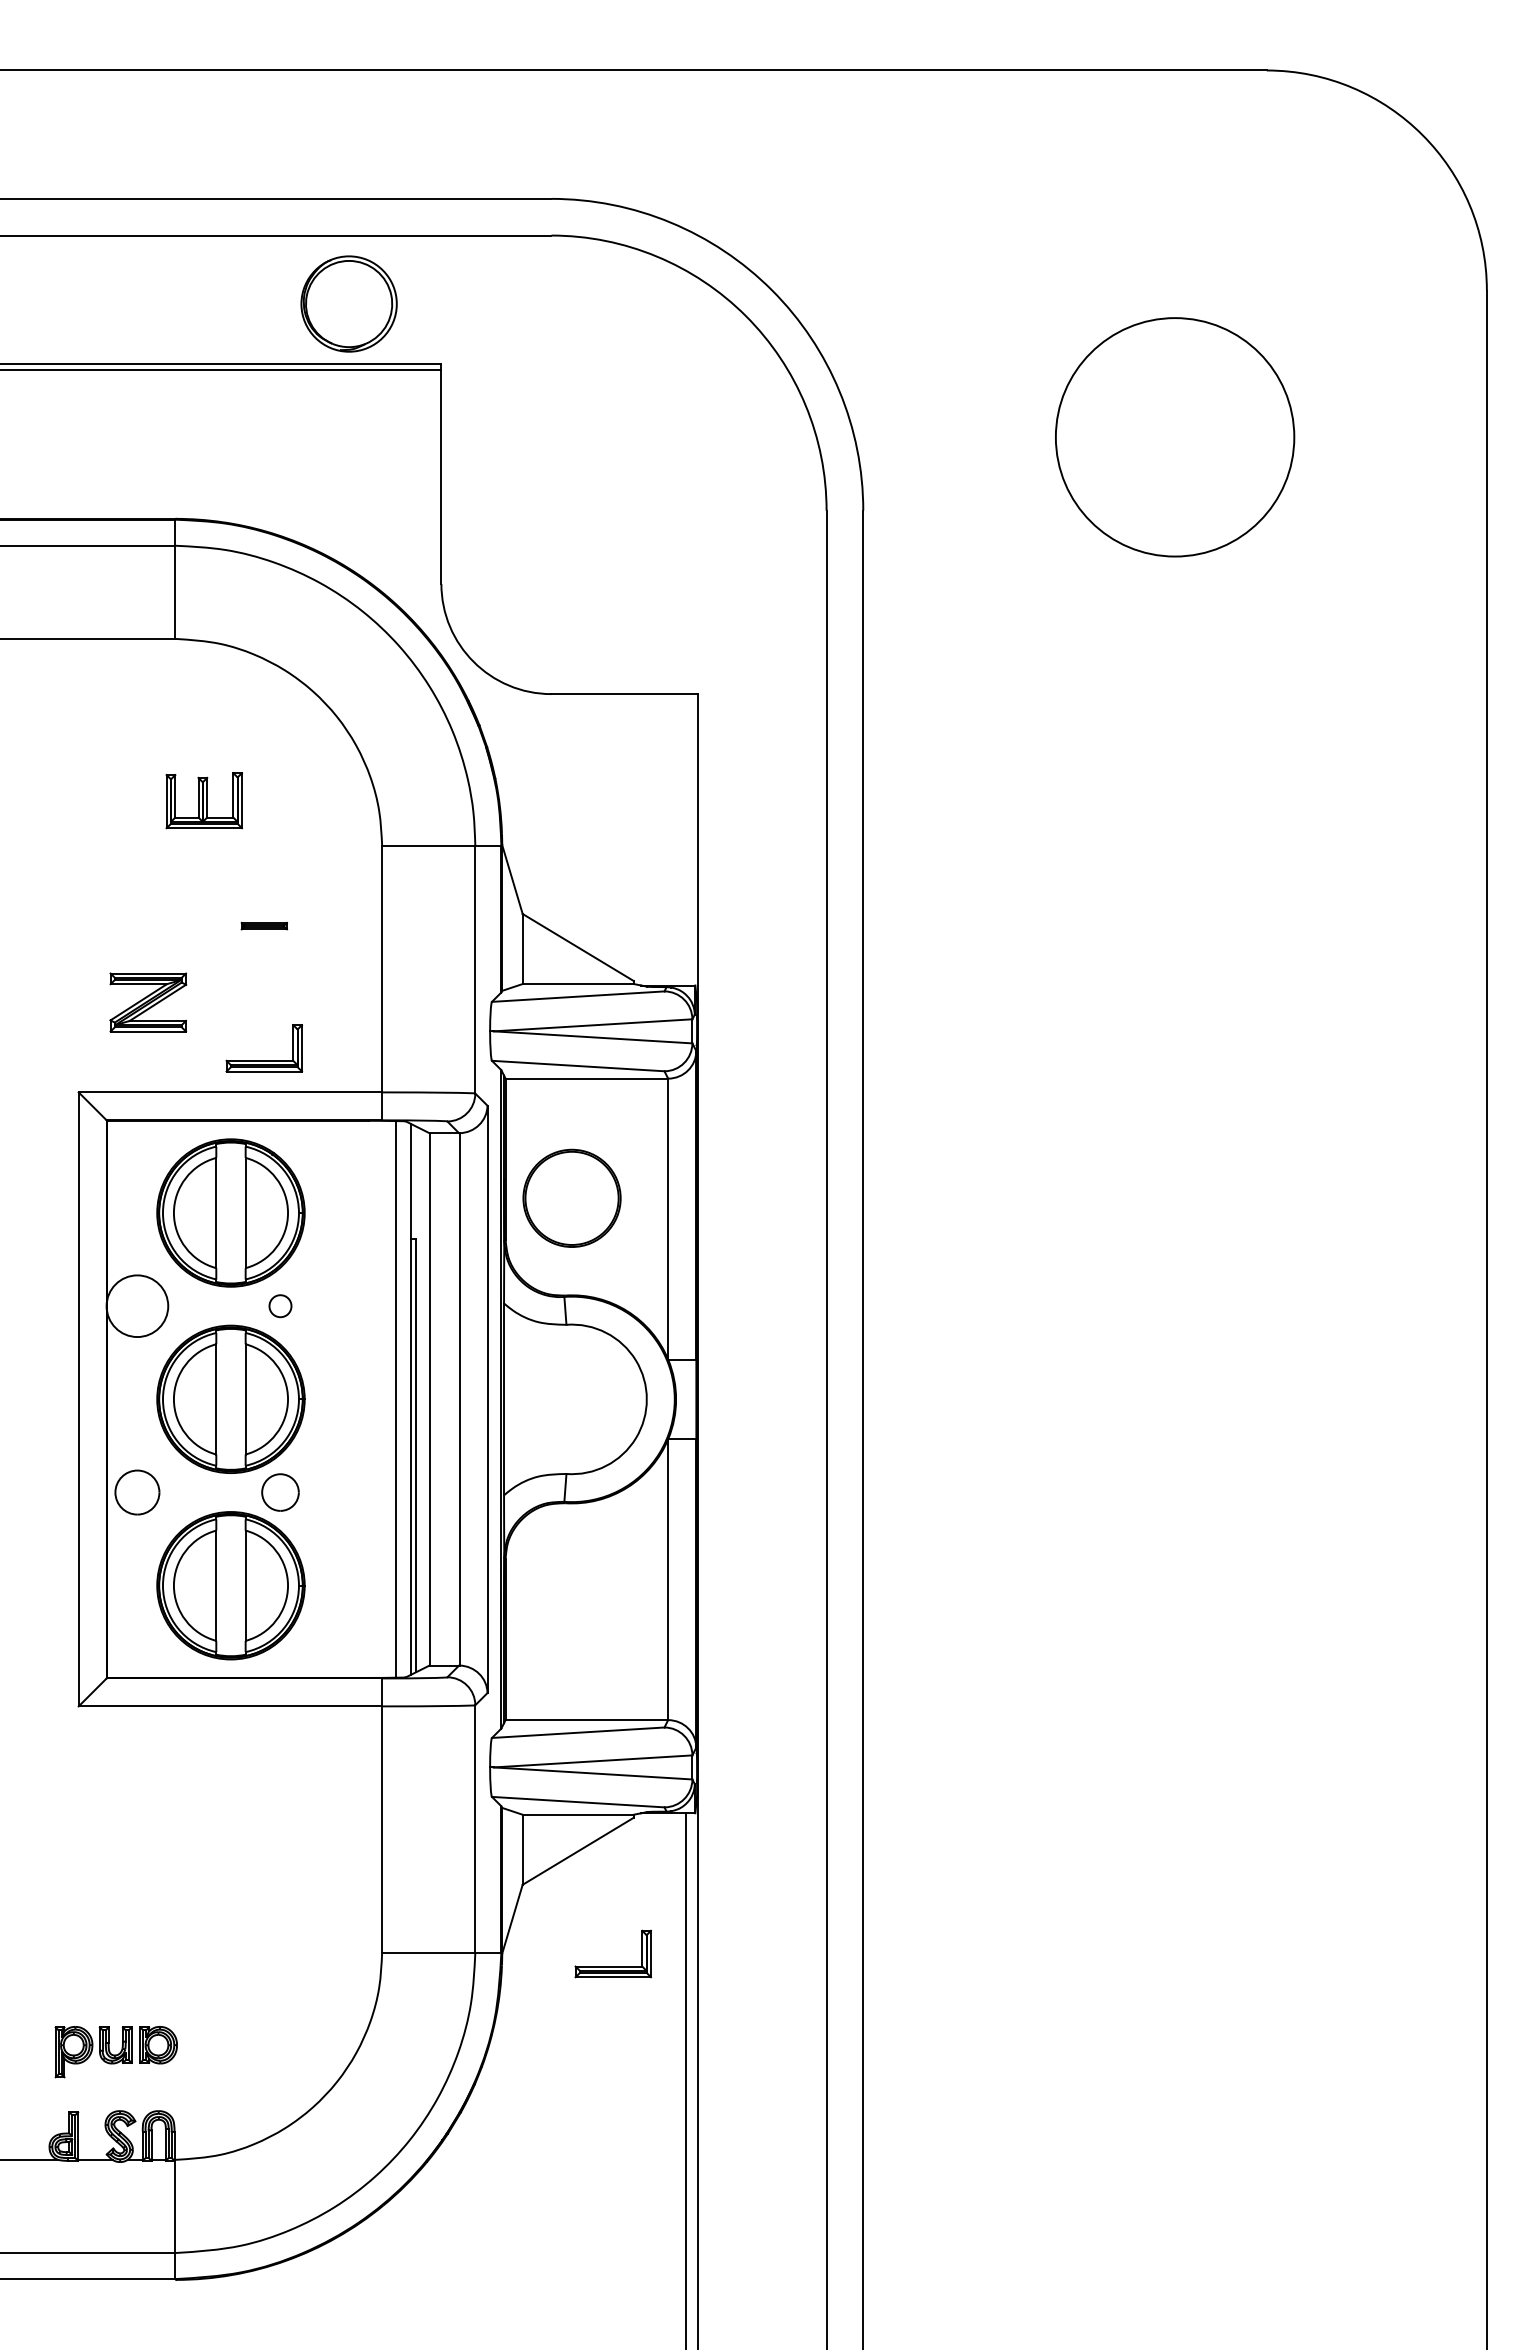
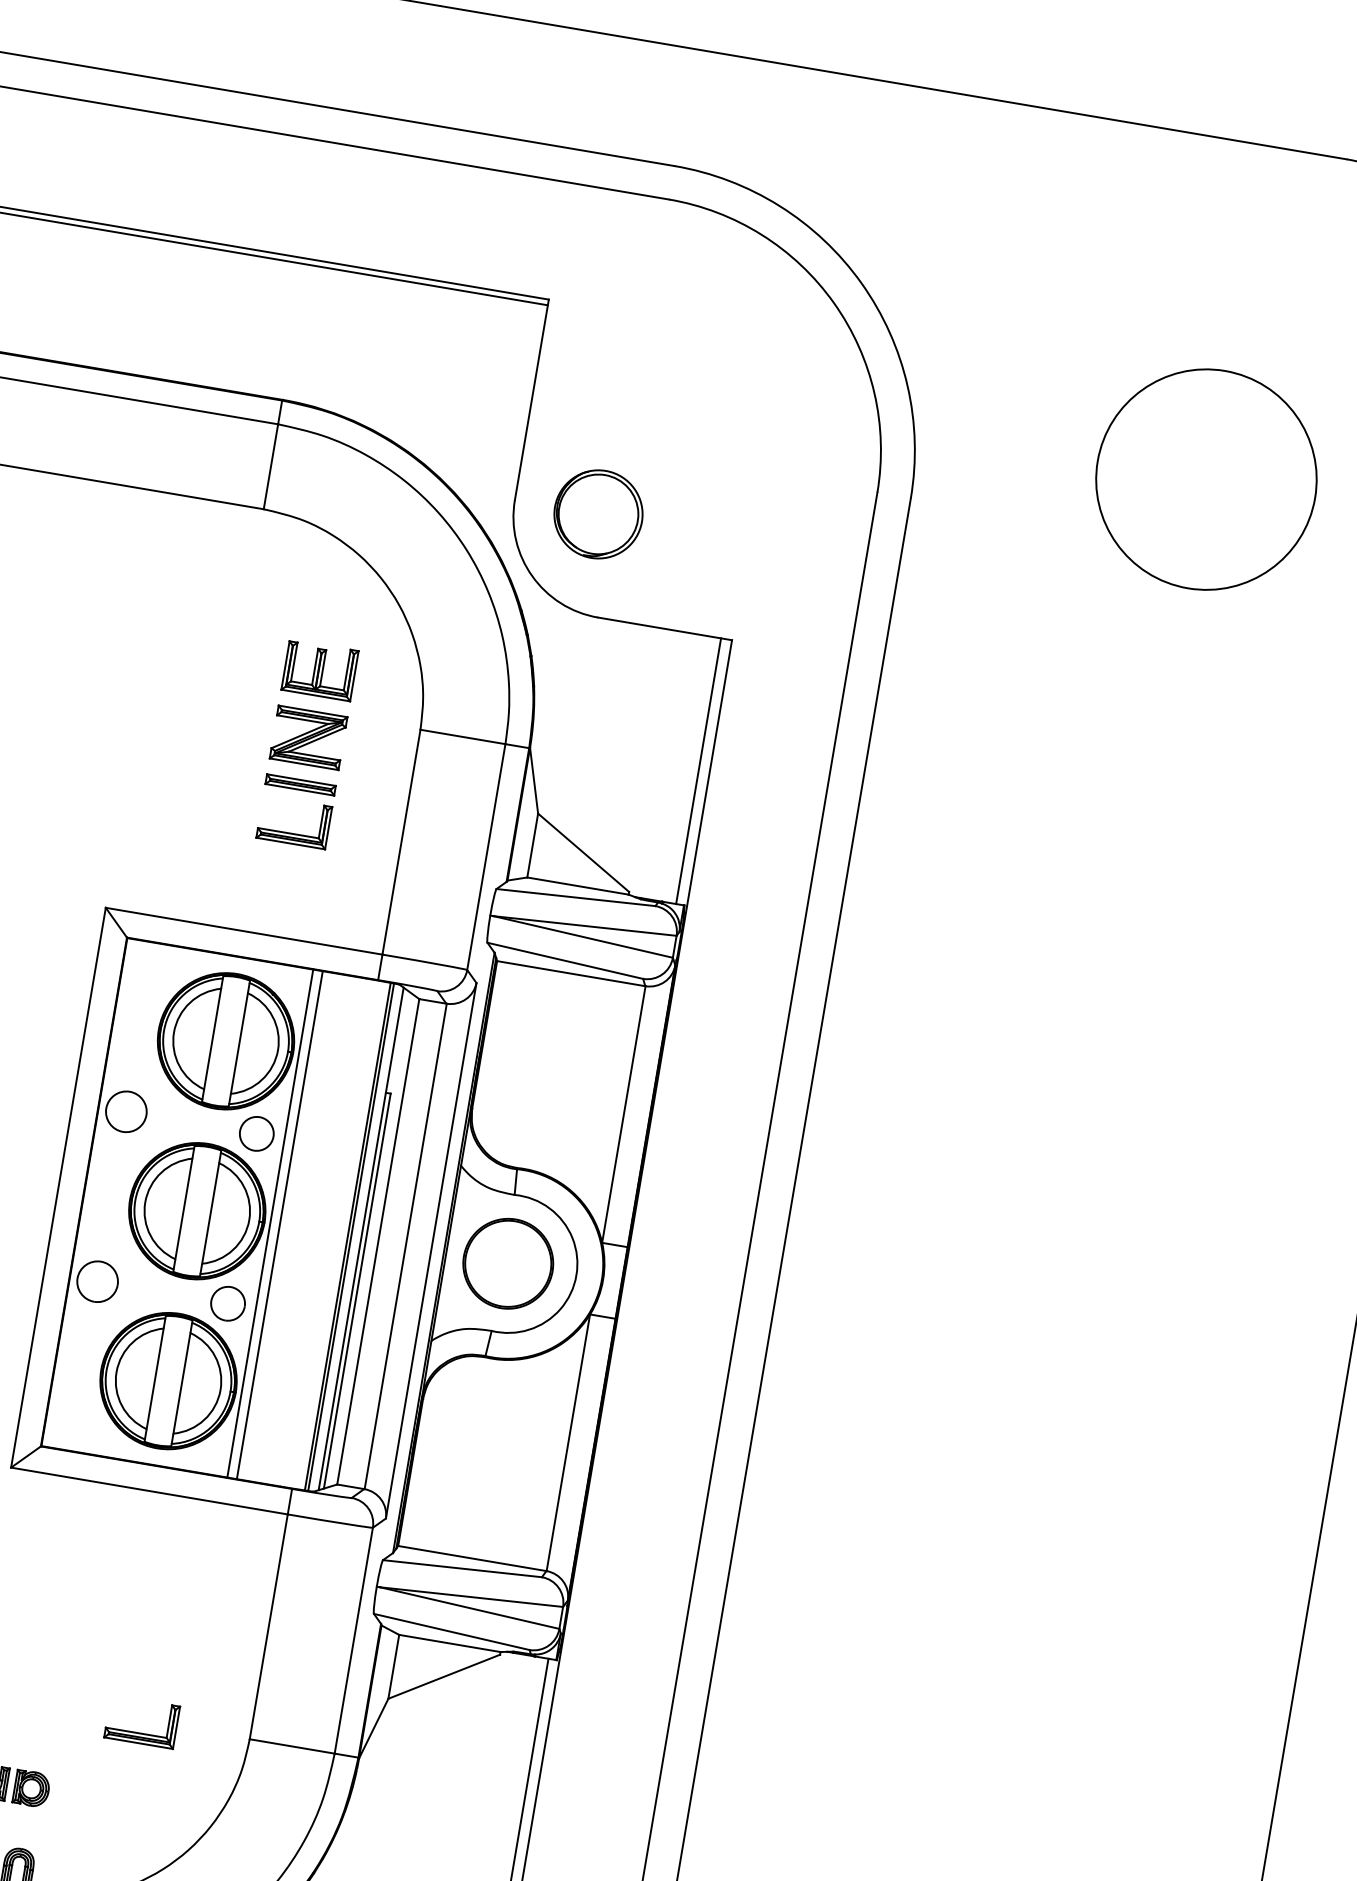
part: (348, 303) -> (598, 513), moved
part: (204, 800) -> (320, 670), moved
line: (686, 839) -> (698, 770), added
part: (264, 925) -> (300, 784), size x1.67
part: (148, 1002) -> (308, 737), moved
part: (264, 1060) -> (292, 833), moved
part: (571, 1197) -> (507, 1262), moved
circle: (280, 1305) -> (256, 1133), size x1.67
circle: (137, 1306) -> (126, 1112), size x0.71
line: (311, 1398) -> (270, 1222), added
line: (321, 1398) -> (279, 1224), added
line: (399, 1399) -> (350, 1237), added
part: (613, 1966) -> (140, 1733), moved

